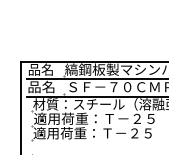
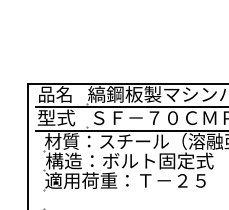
text: (41, 86) -> (56, 117), 品名 -> 型式
text: (95, 118) -> (129, 160), 適用荷重：Ｔ－２５ -> 構造：ボルト固定式

